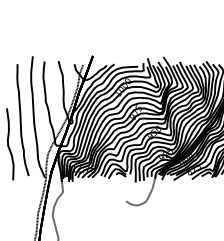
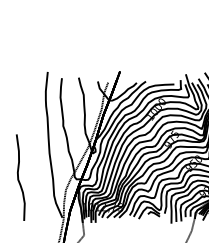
curve: (21, 120) -> (34, 149), removed

